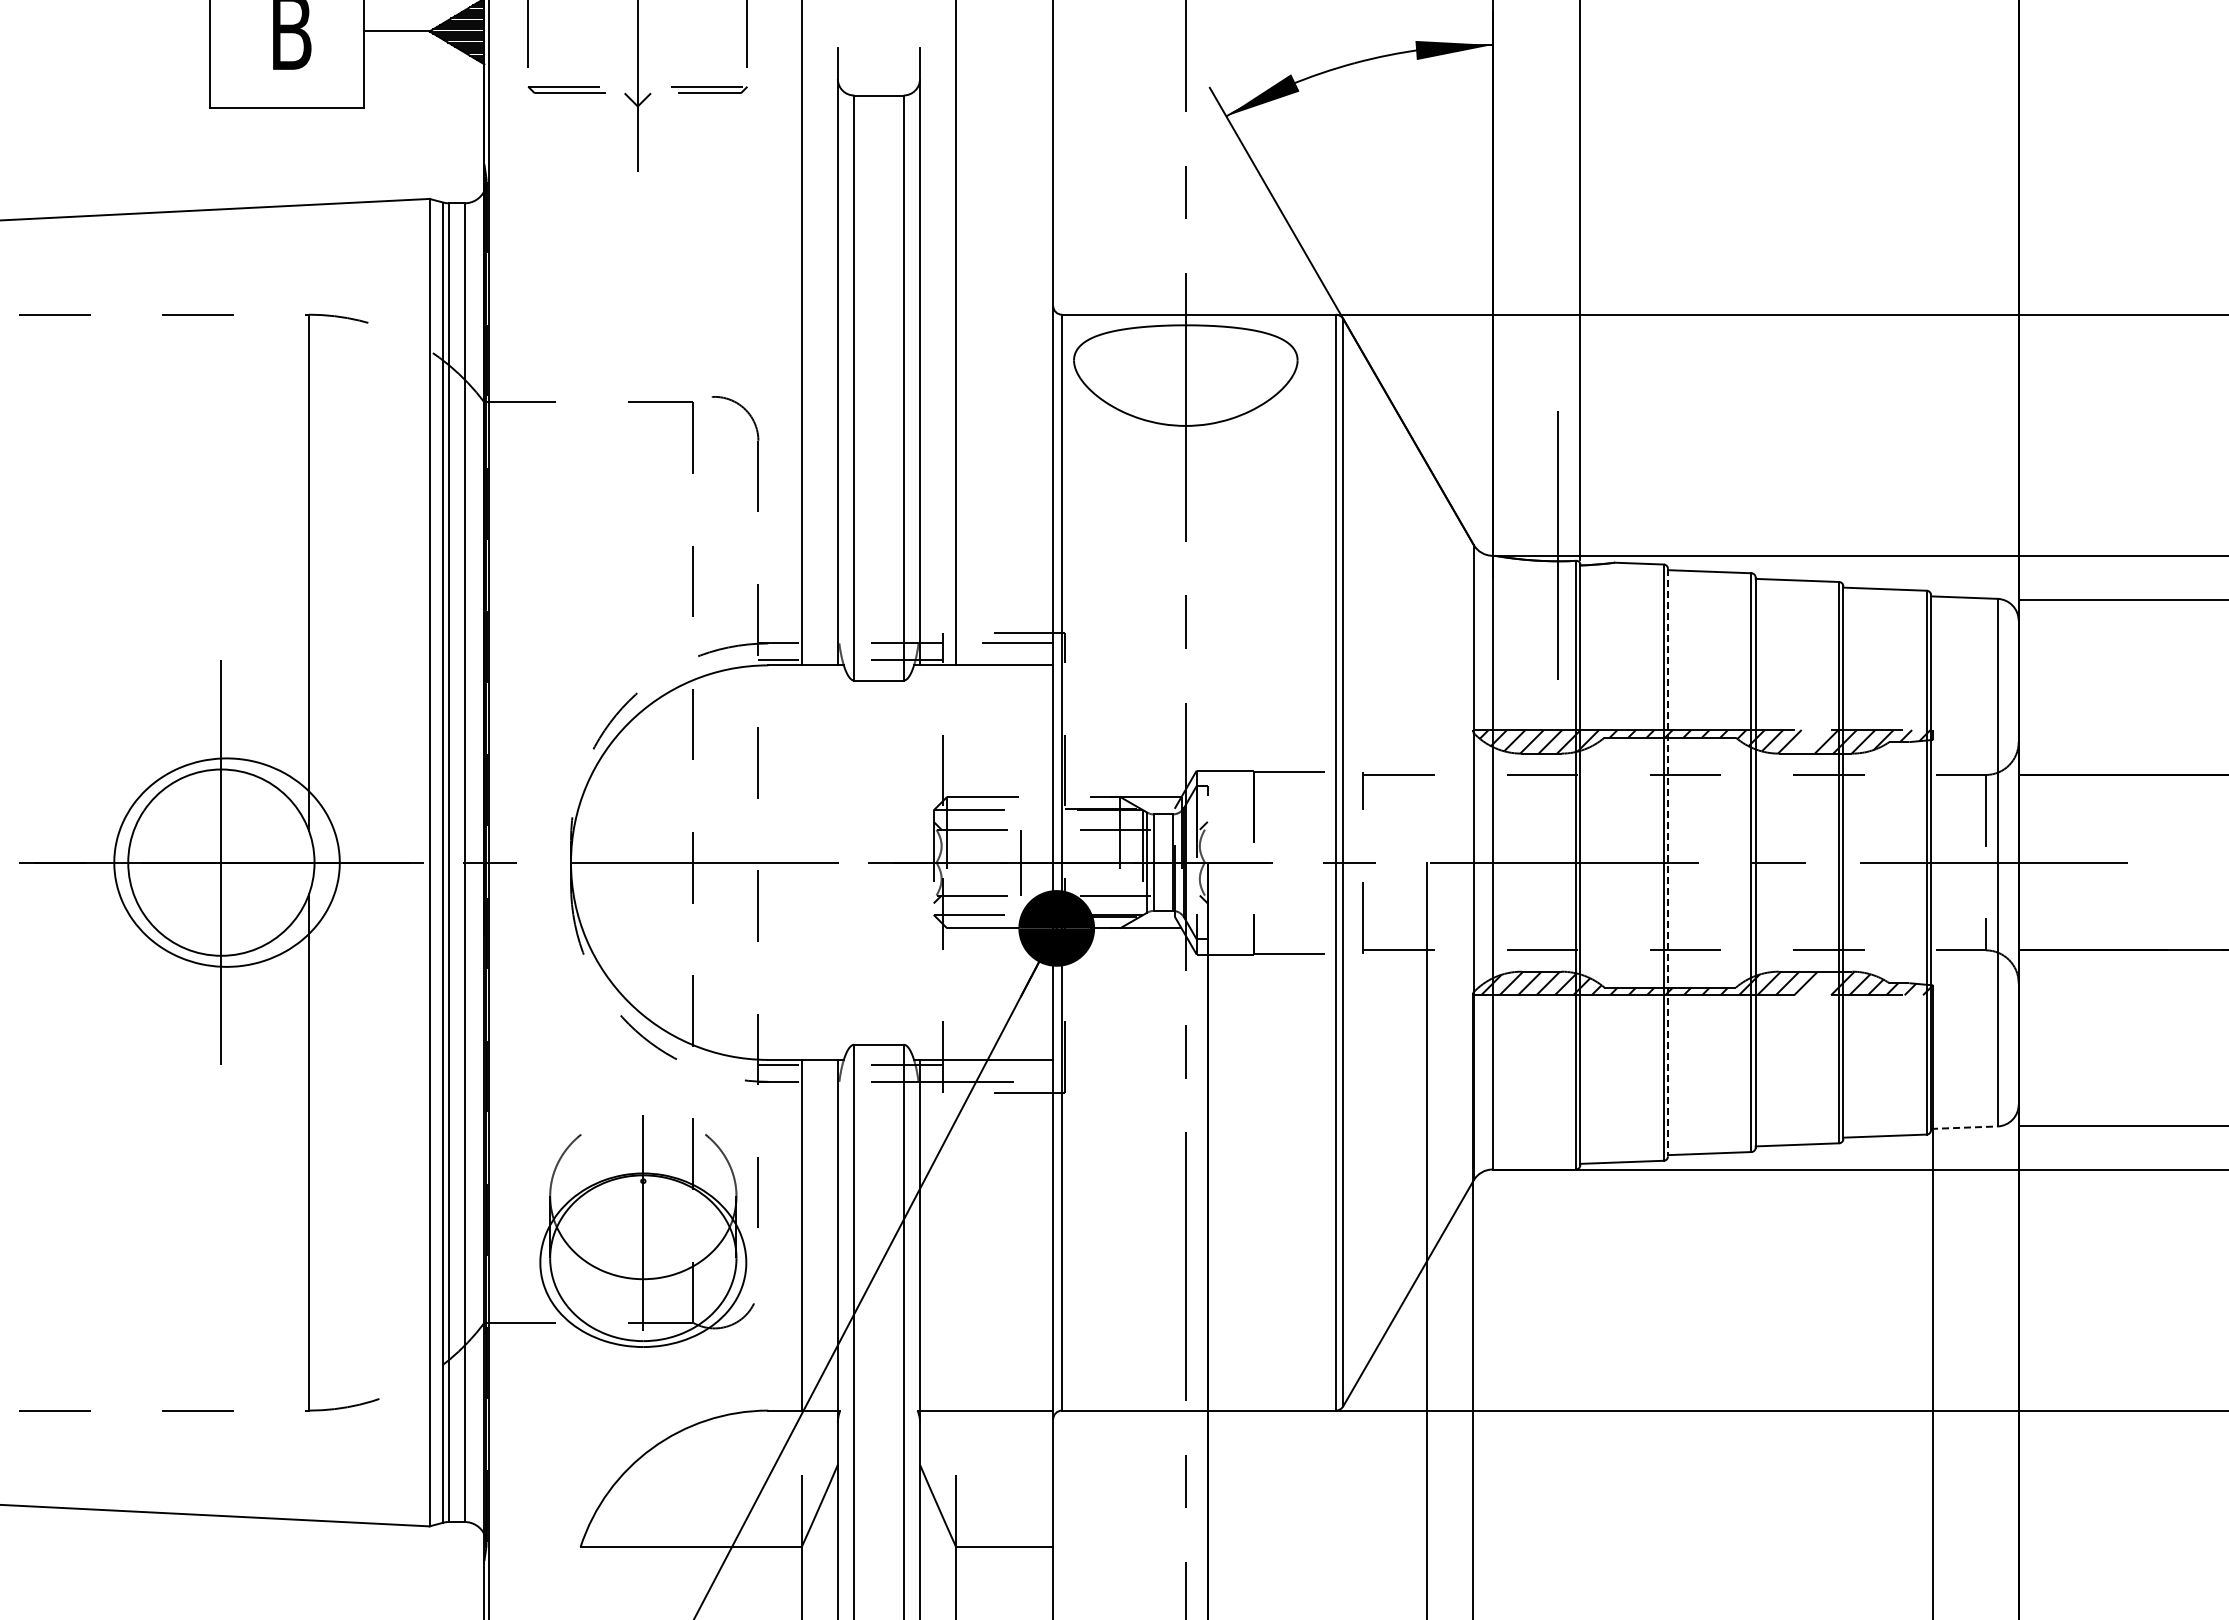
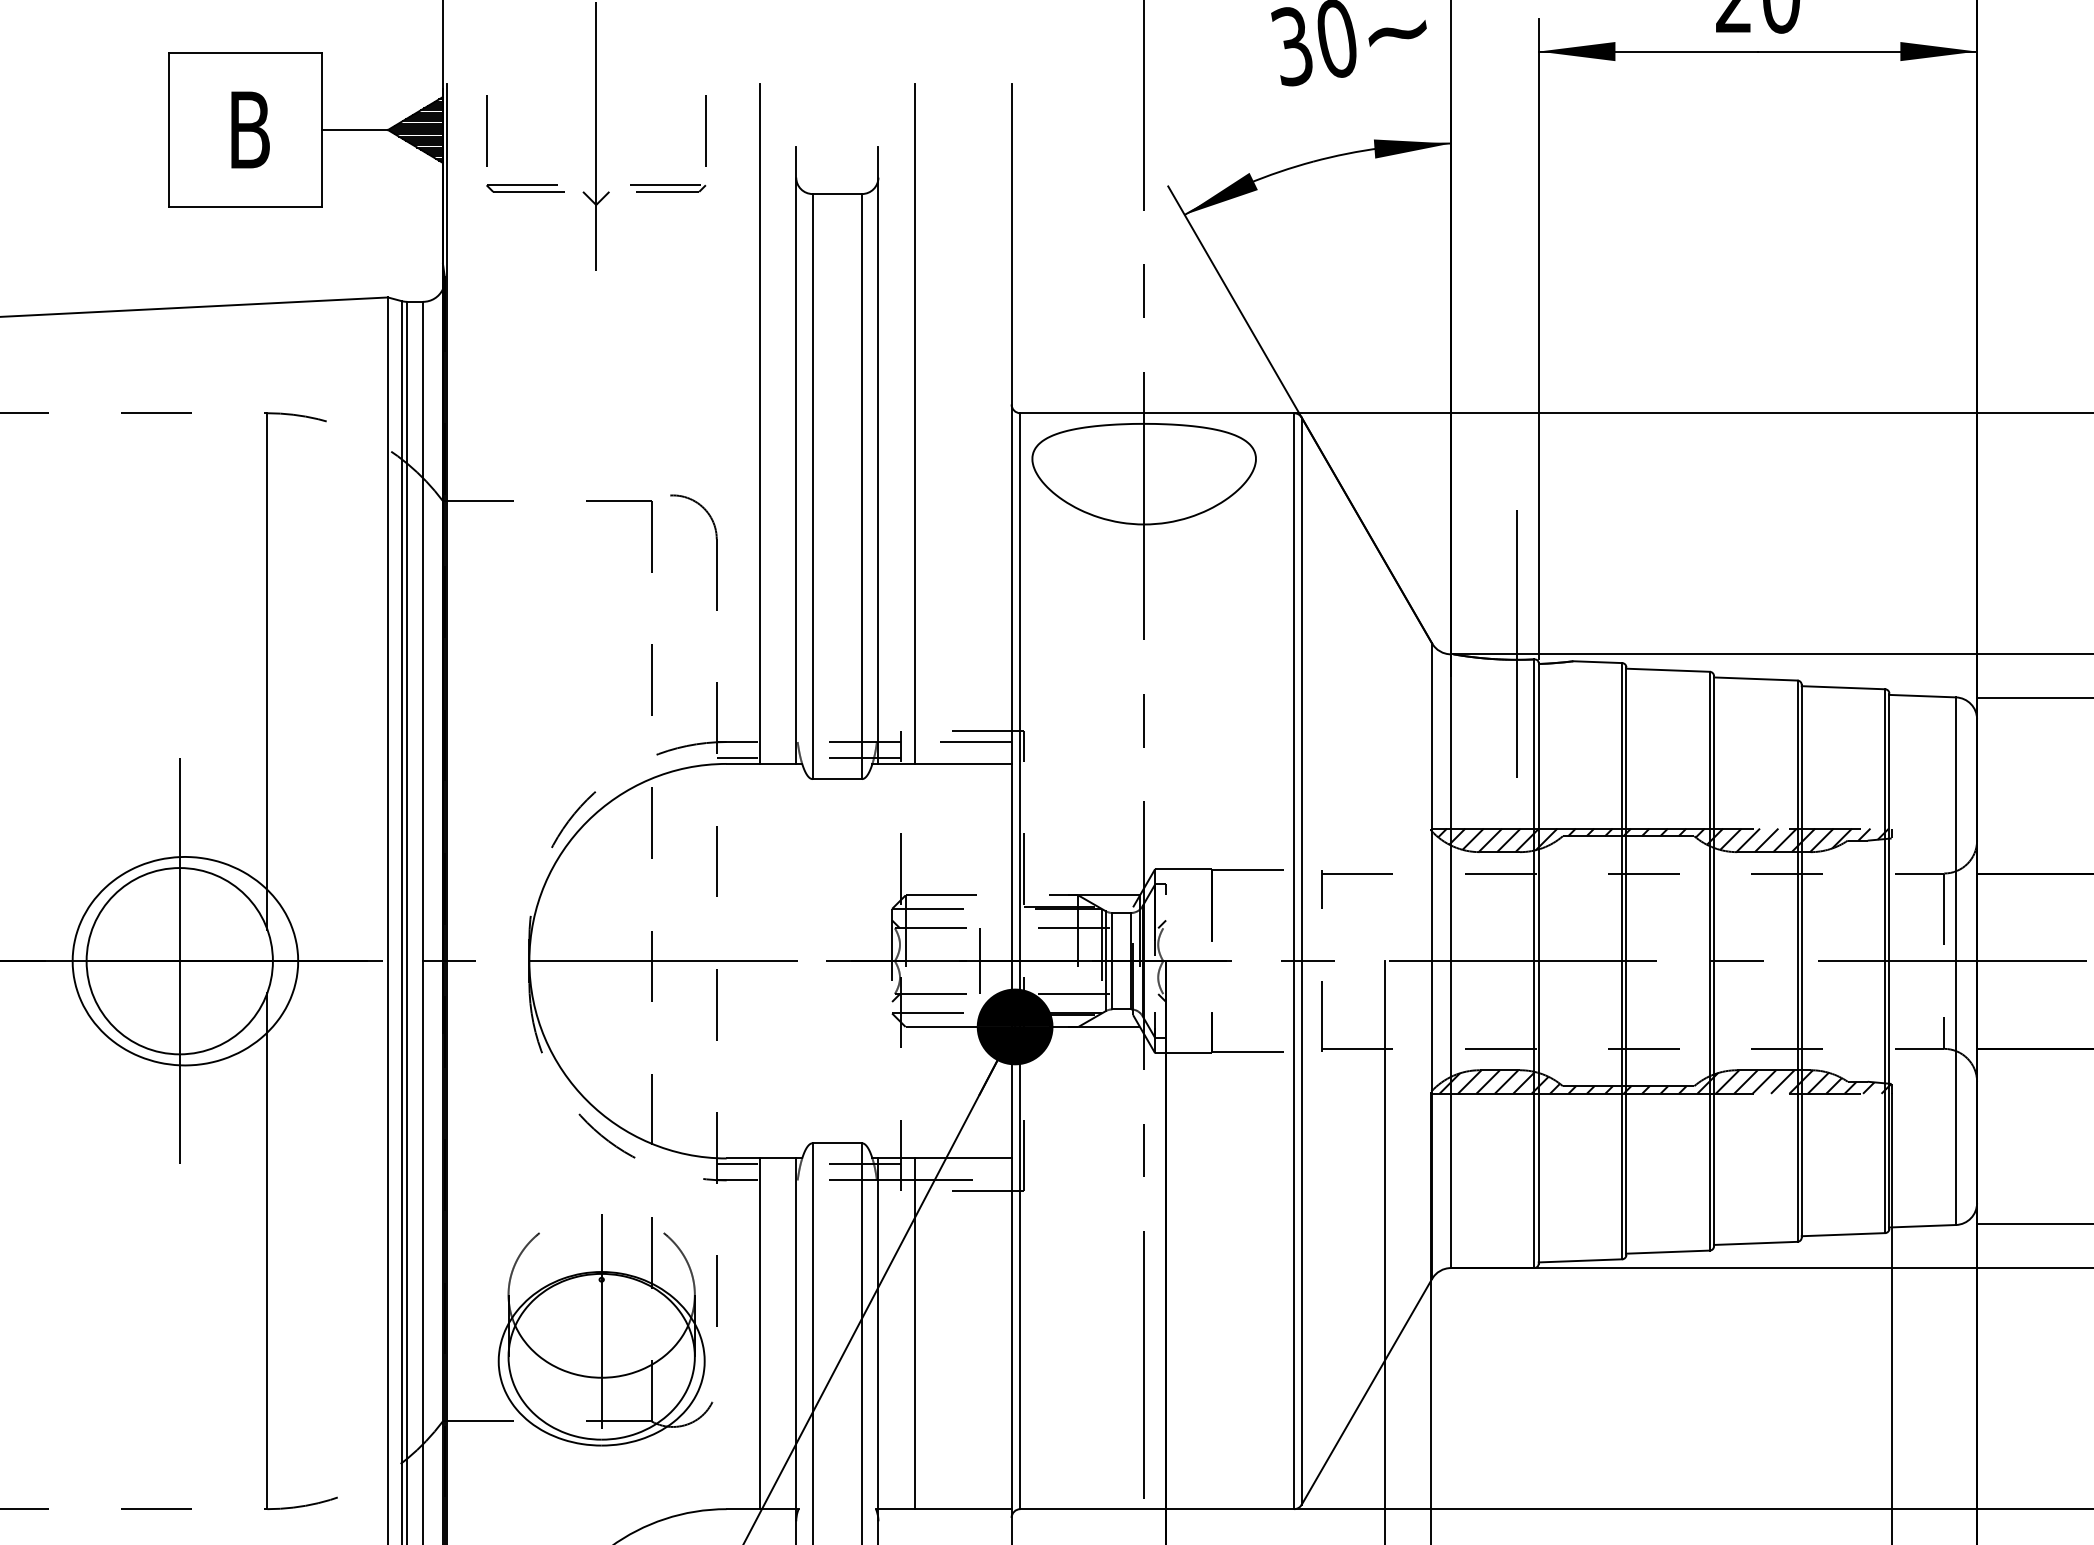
line: (1808, 741) -> (1766, 840), added
line: (1668, 862) -> (1626, 961), dashed -> solid
line: (1824, 983) -> (1782, 1082), added
line: (1964, 1127) -> (1922, 1226), dashed -> solid
line: (956, 1234) -> (914, 1333), added

